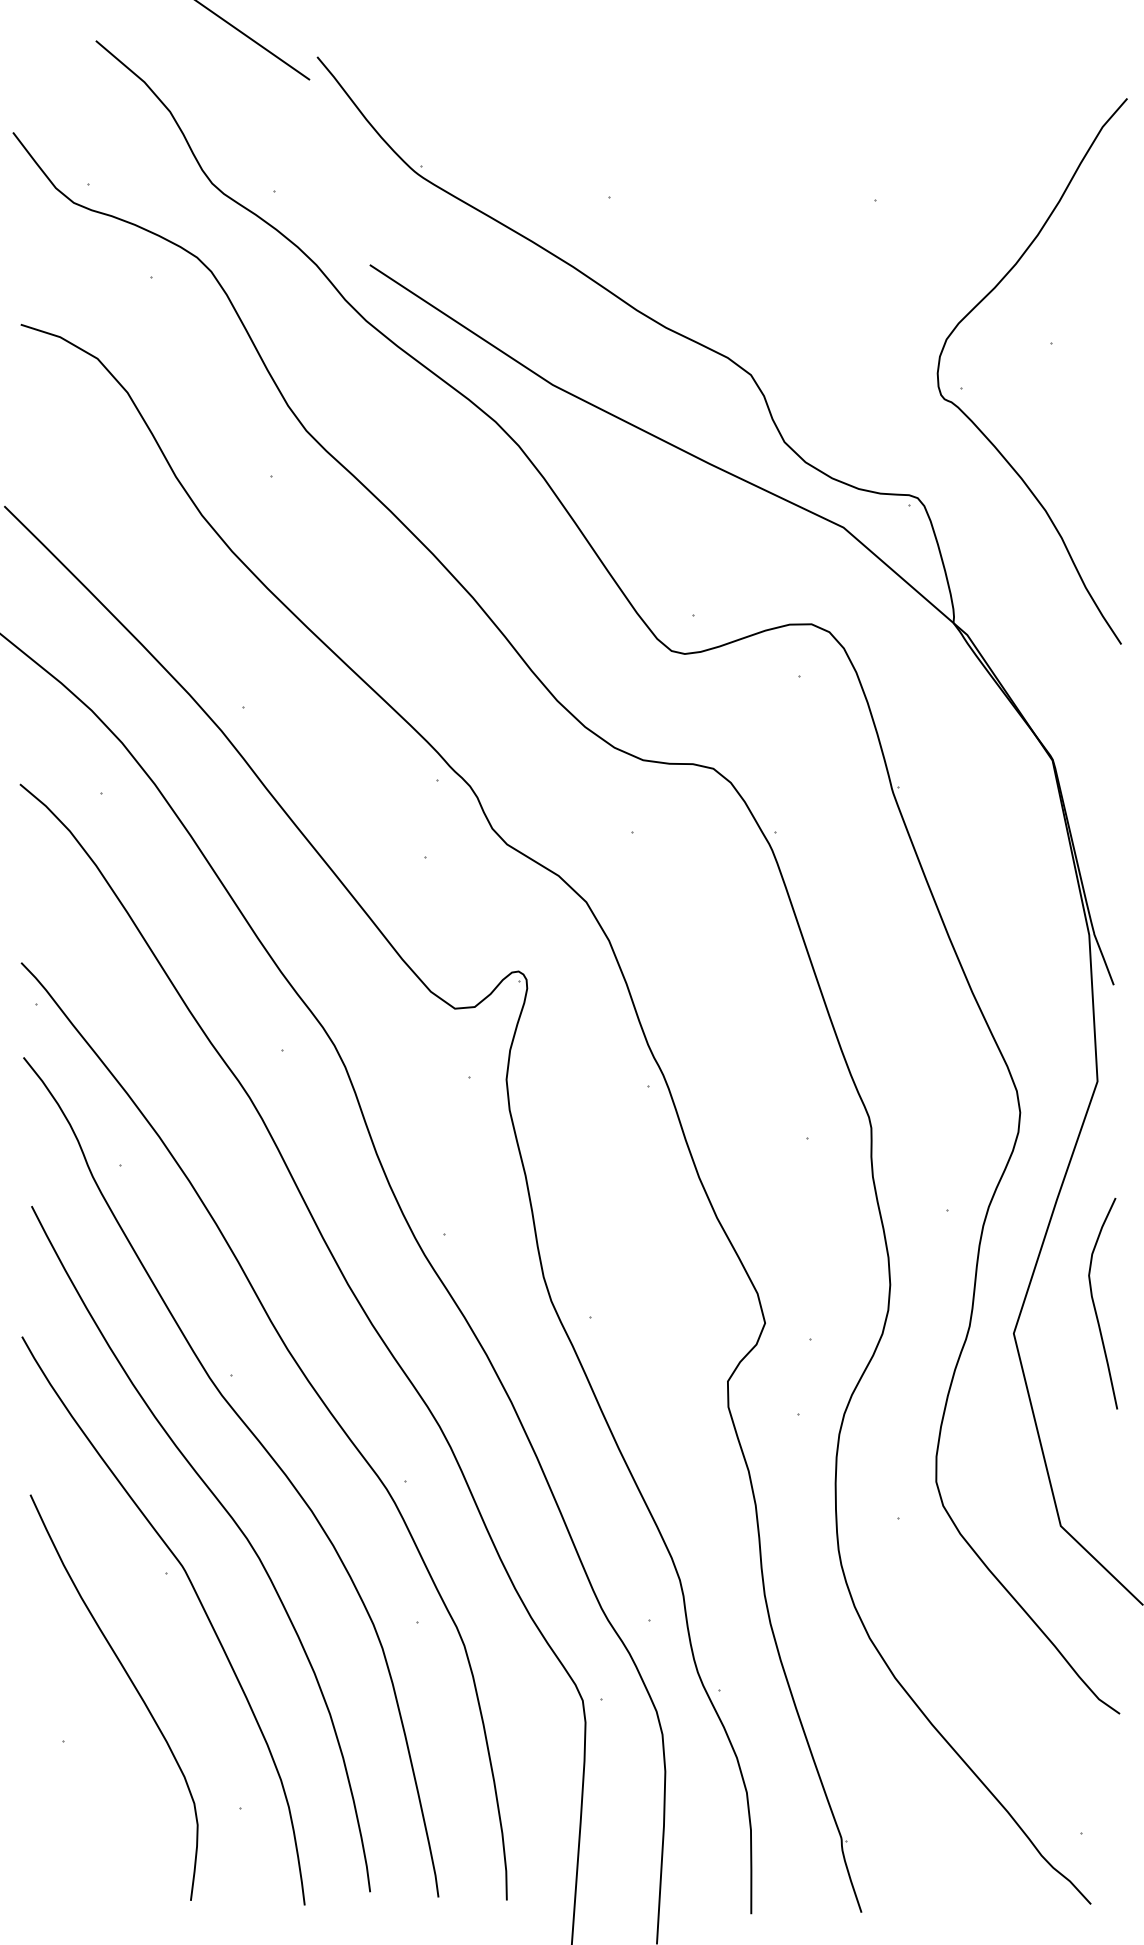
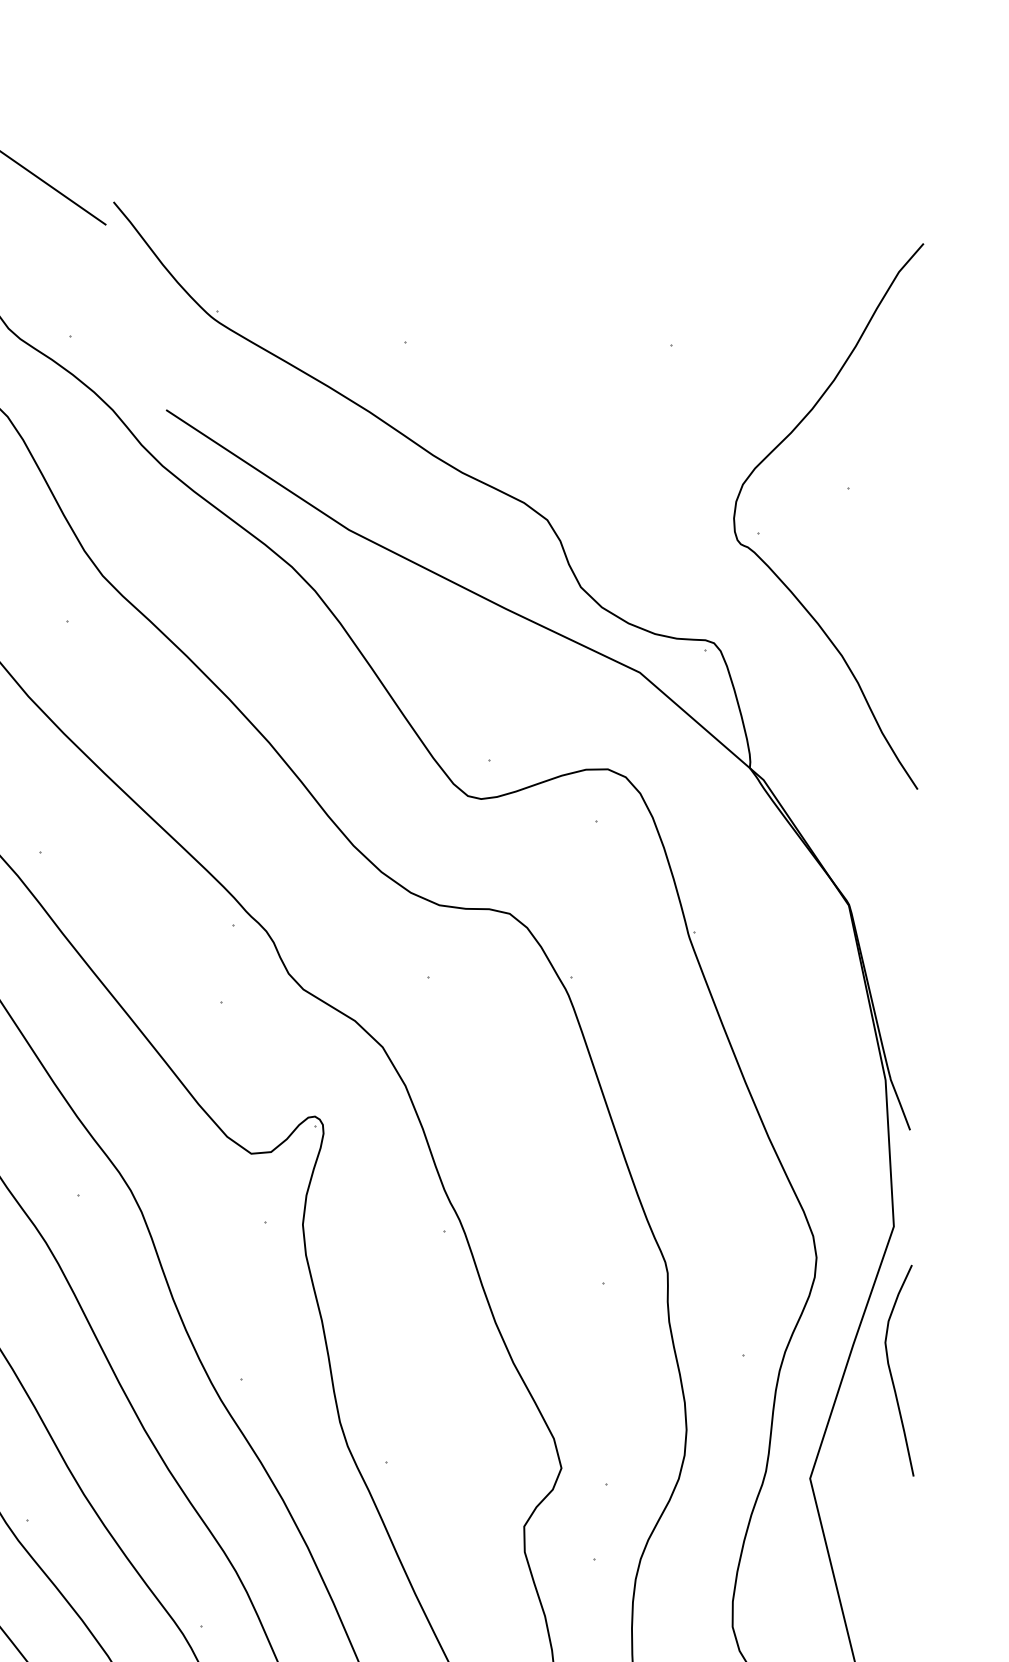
curve: (1095, 1306) -> (891, 1373), moved

